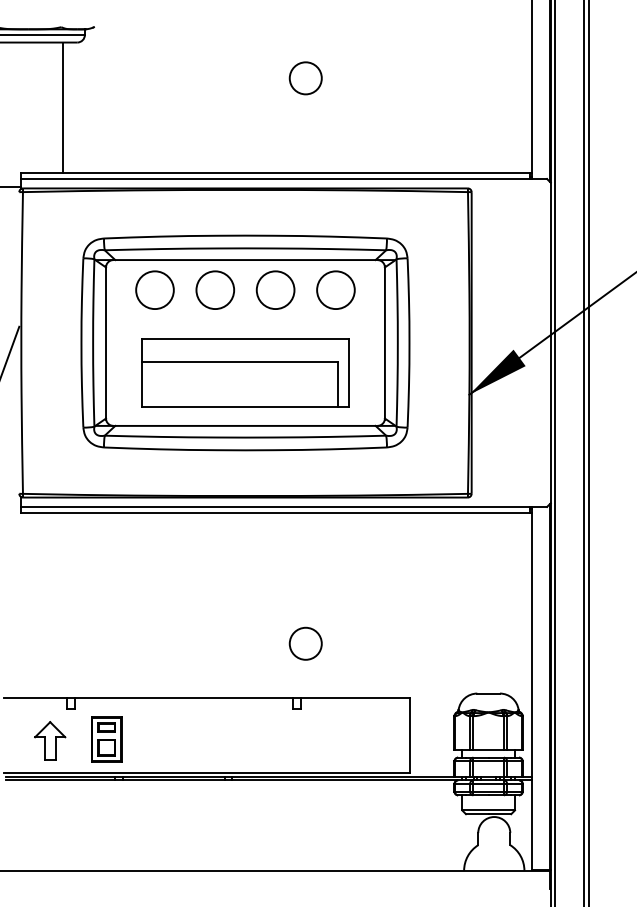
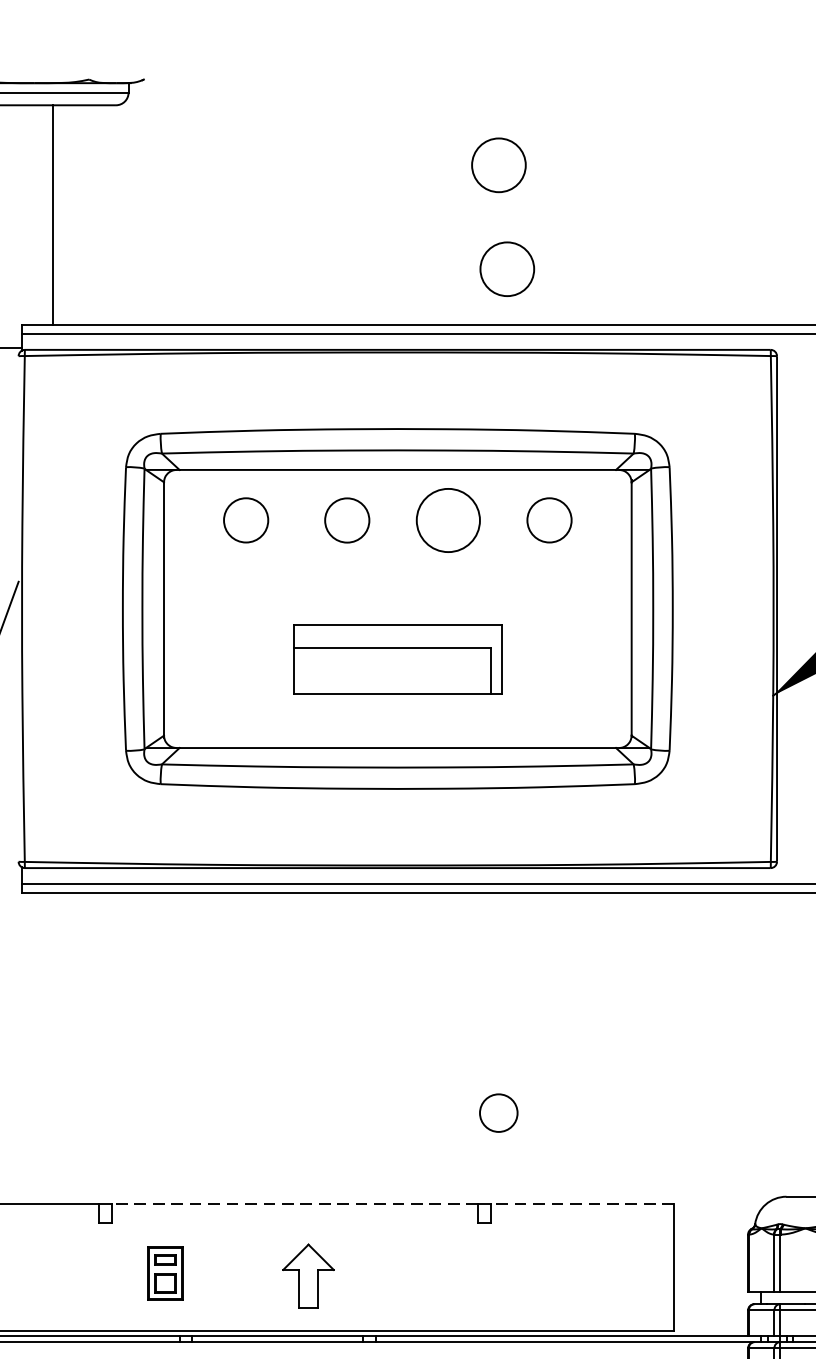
line: (62, 107) -> (52, 214), moved
circle: (310, 140) -> (506, 269), added
circle: (154, 289) -> (245, 519), size x0.7
circle: (335, 289) -> (548, 519), size x0.7
circle: (215, 290) -> (347, 520), size x0.7
part: (245, 372) -> (397, 658), size x0.6
circle: (305, 643) -> (498, 1112), size x0.7
line: (183, 698) -> (293, 1204), solid -> dashed
line: (355, 698) -> (582, 1204), solid -> dashed
part: (106, 739) -> (164, 1273), size x0.7
part: (50, 740) -> (309, 1275), moved

